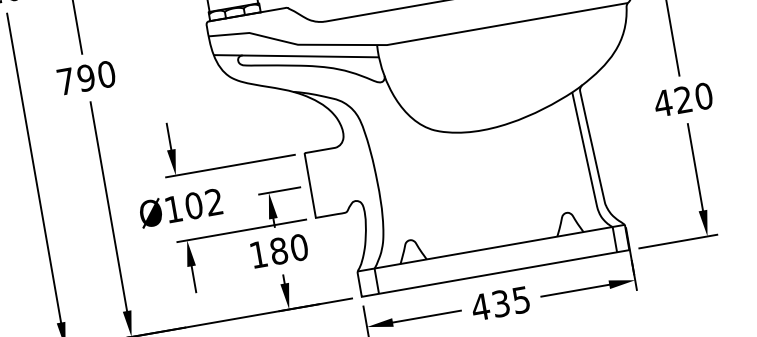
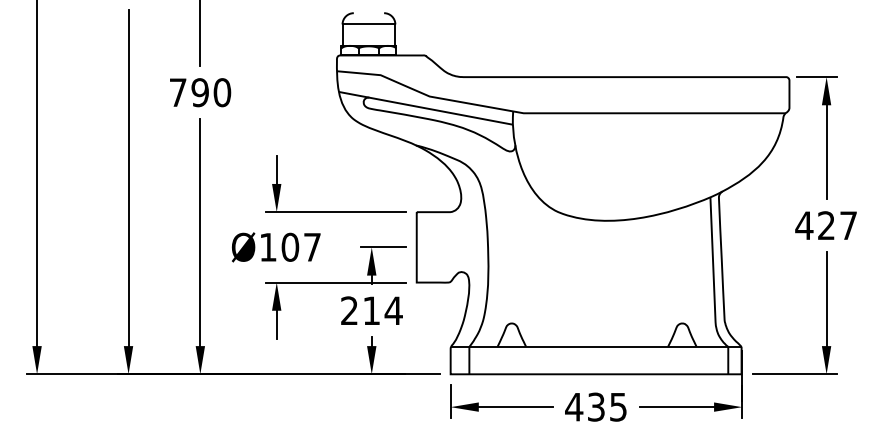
text: (703, 96) -> (848, 225), 420 -> 427
text: (214, 201) -> (312, 246), Ø102 -> Ø107
text: (278, 250) -> (371, 310), 180 -> 214

